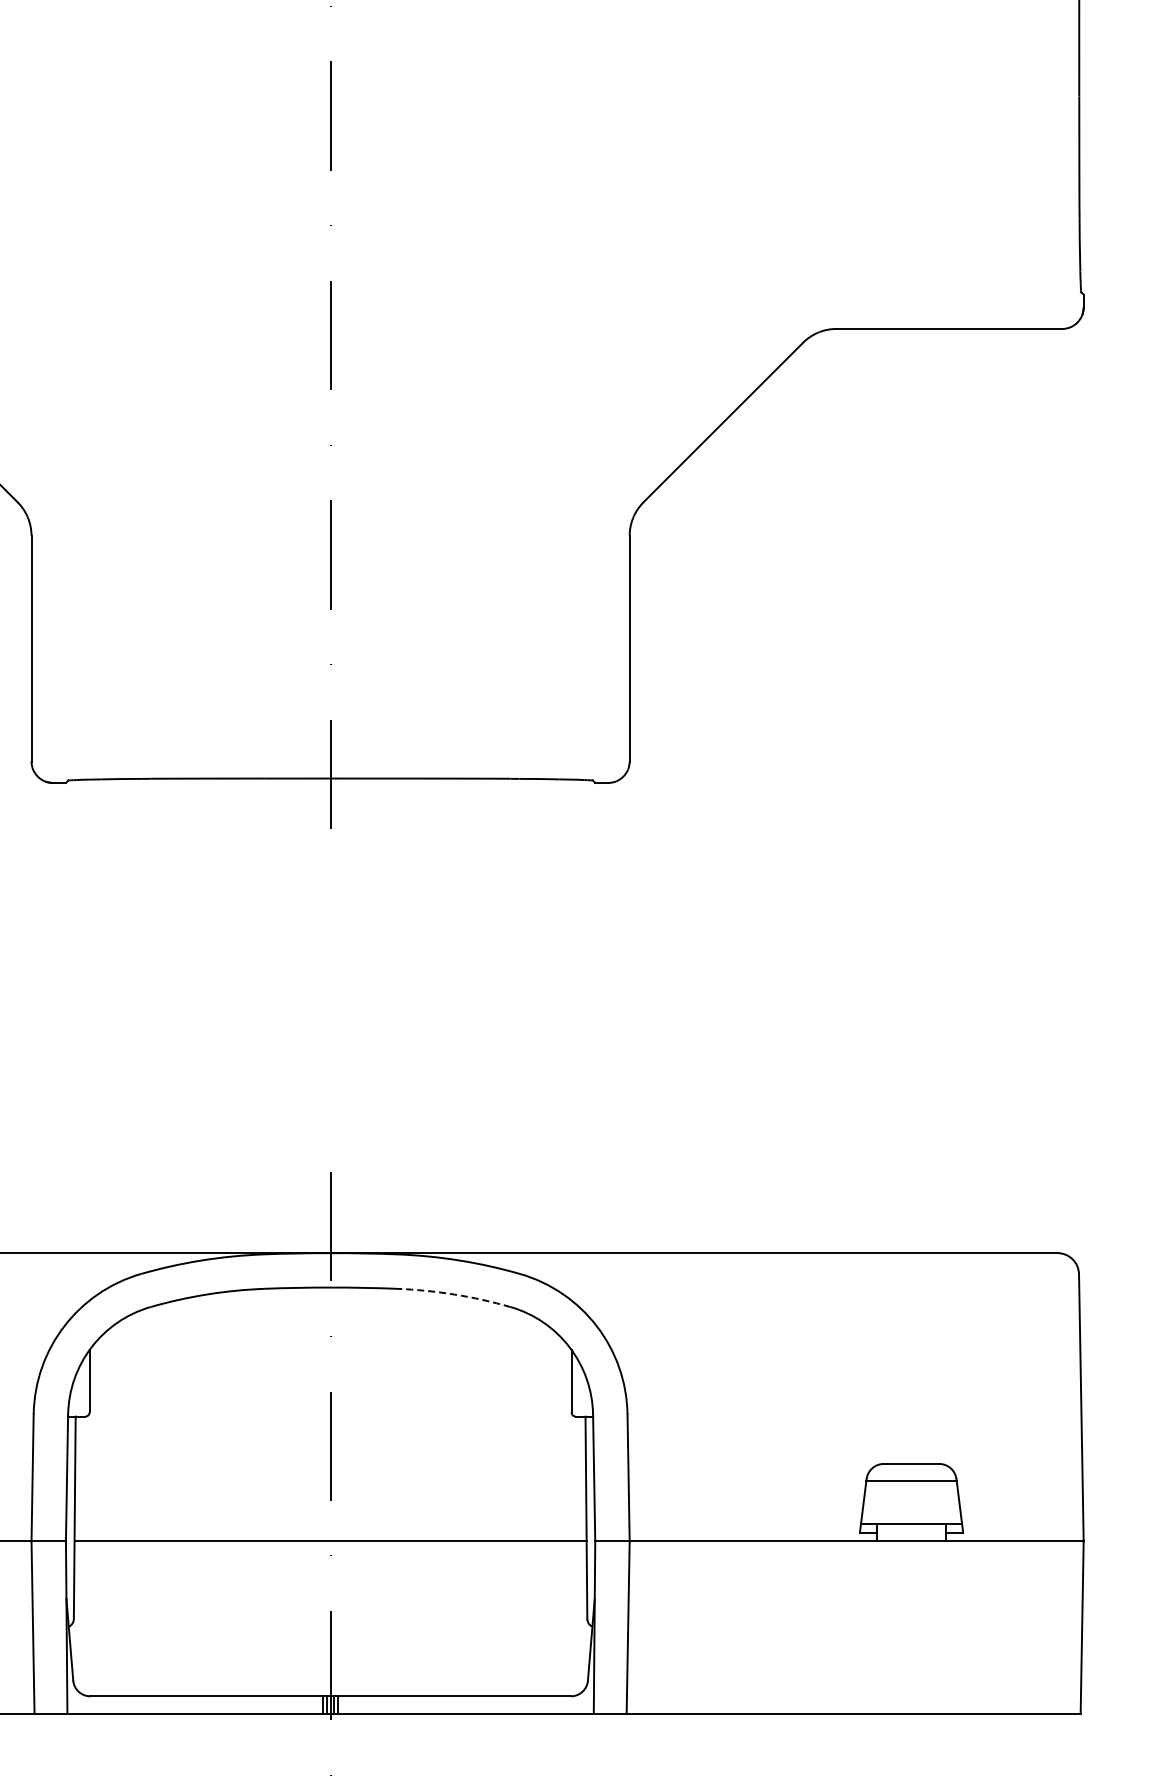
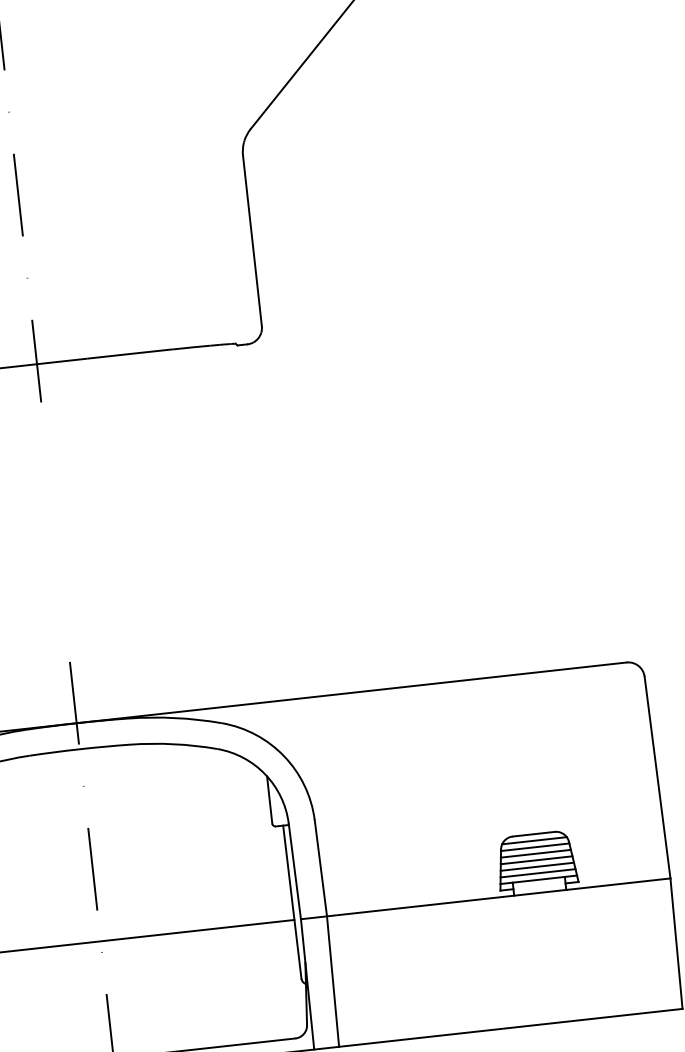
arc: (454, 1294) -> (173, 744), dashed -> solid
line: (911, 1472) -> (534, 840), added
line: (911, 1489) -> (535, 853), added
line: (911, 1498) -> (536, 860), added
line: (911, 1507) -> (537, 867), added
line: (911, 1515) -> (538, 873), added

